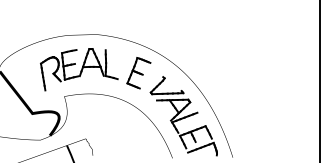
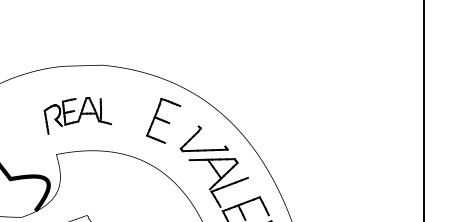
part: (79, 69) -> (78, 115), size x0.6

